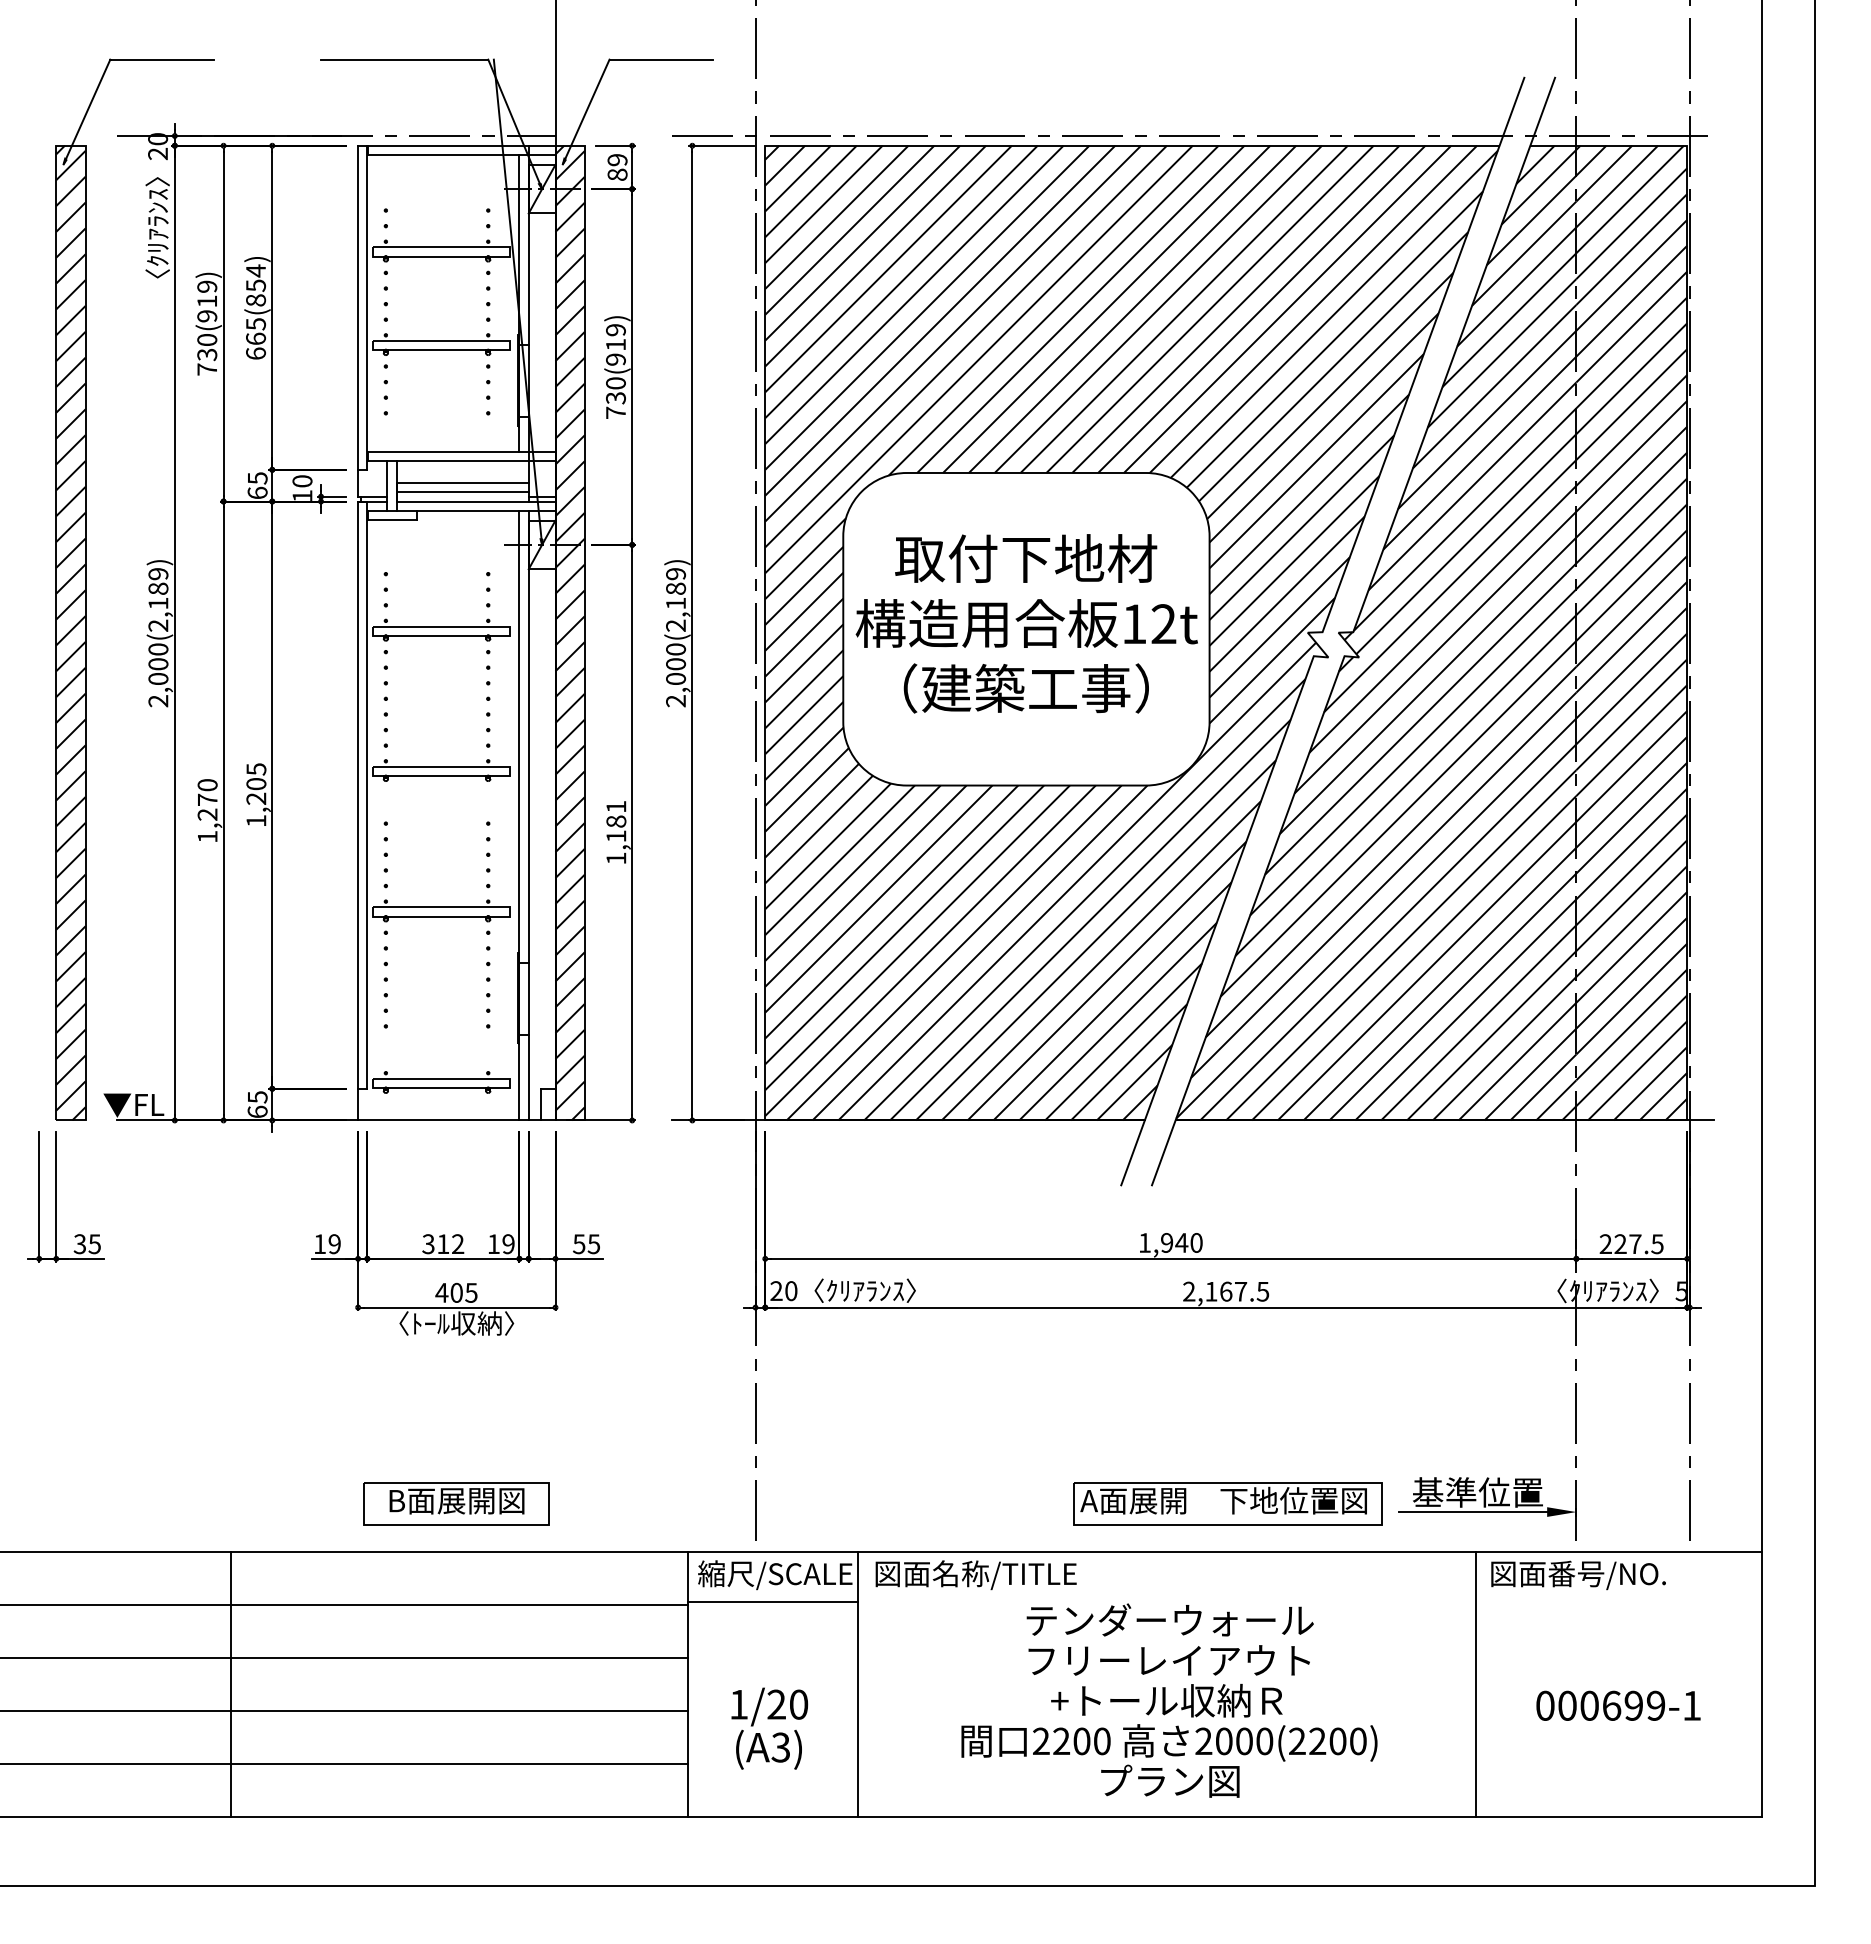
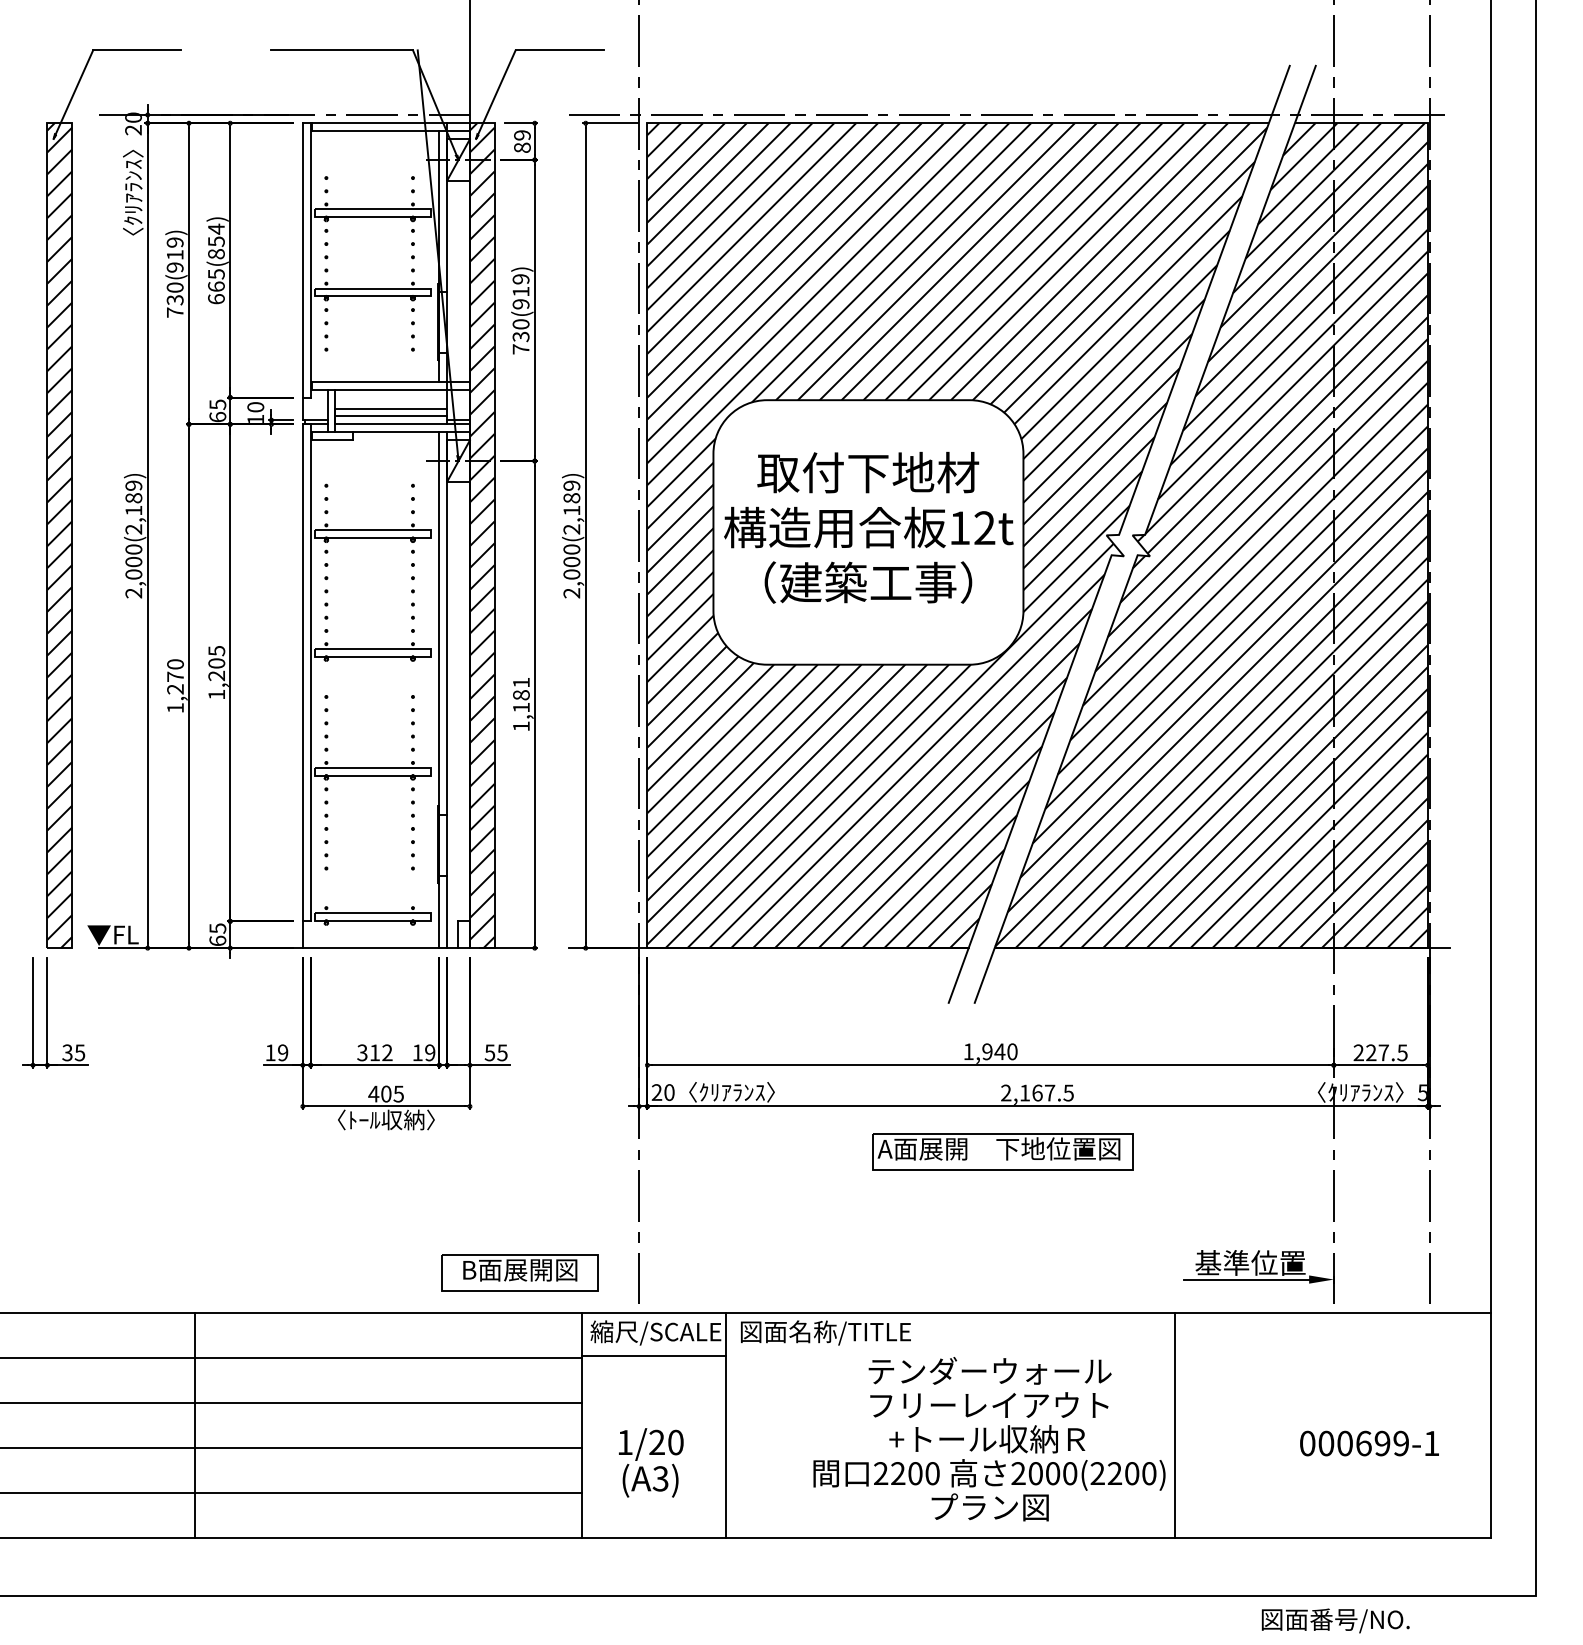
part: (456, 1503) -> (519, 1272), moved
part: (1227, 1503) -> (1002, 1151), moved
text: (1578, 1575) -> (1335, 1620), moved
line: (1475, 1684) -> (1174, 1425), moved

